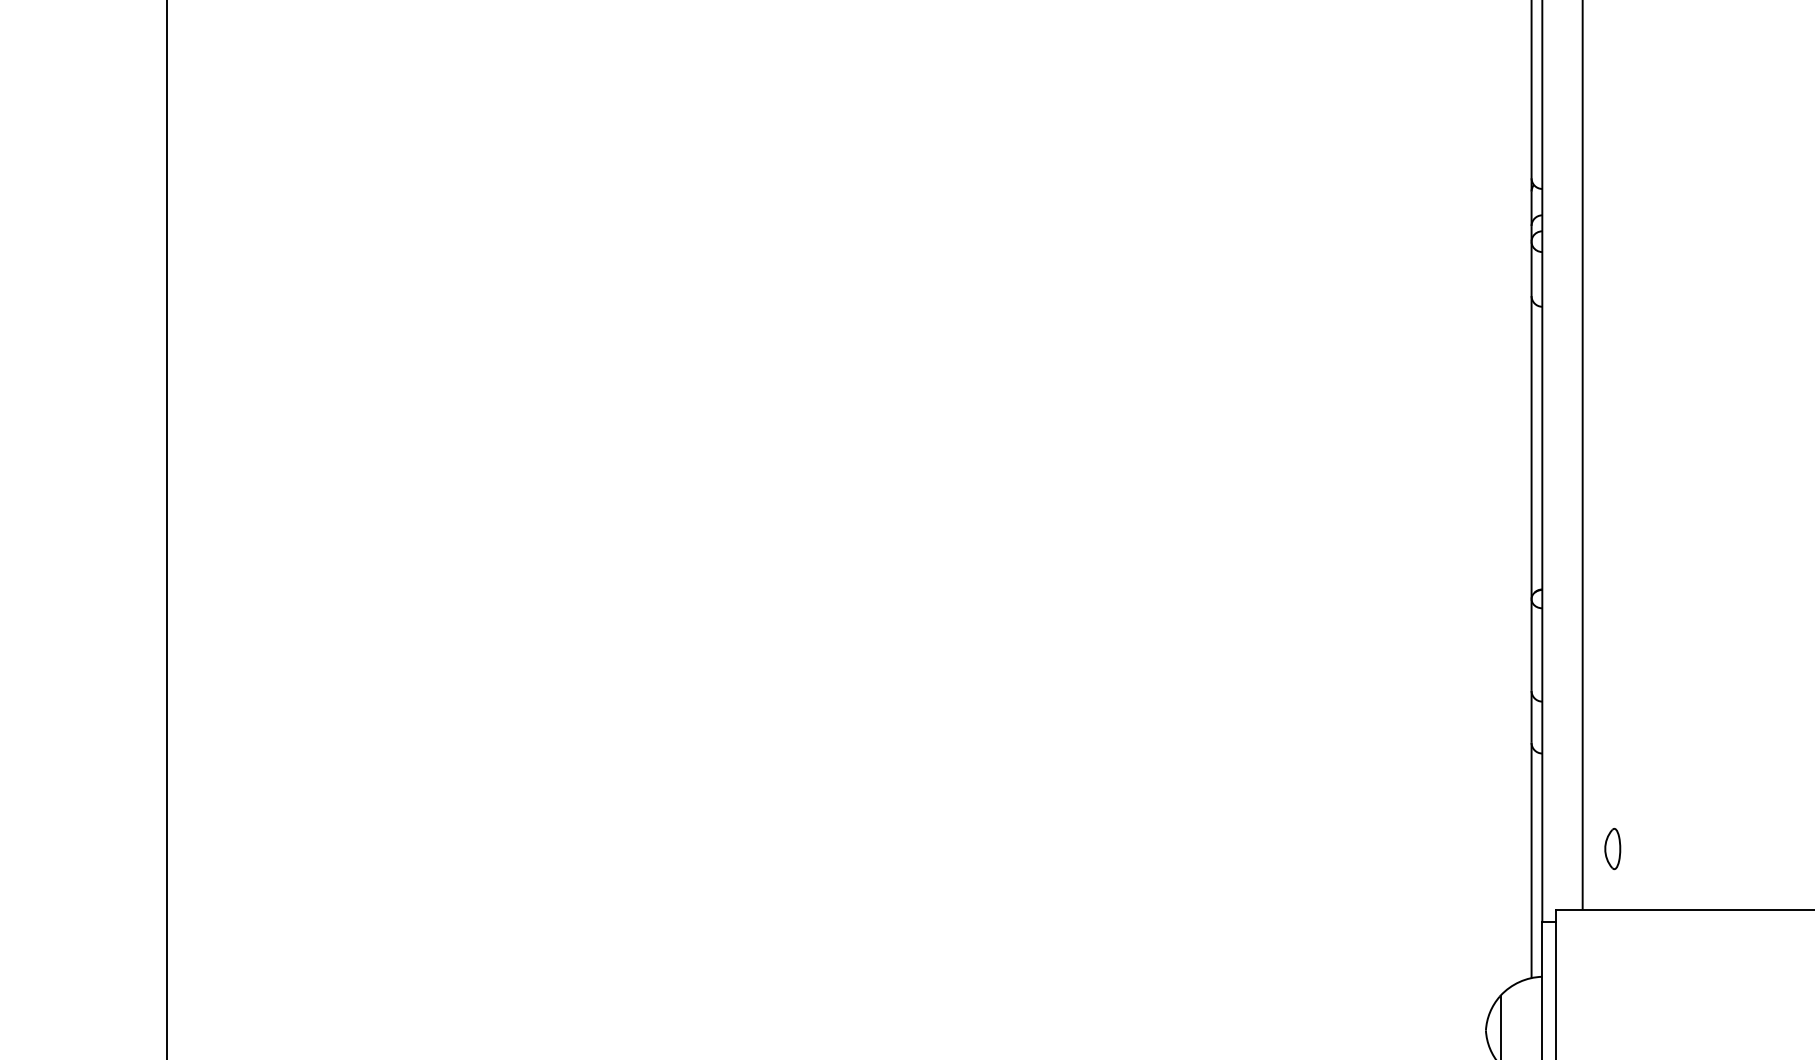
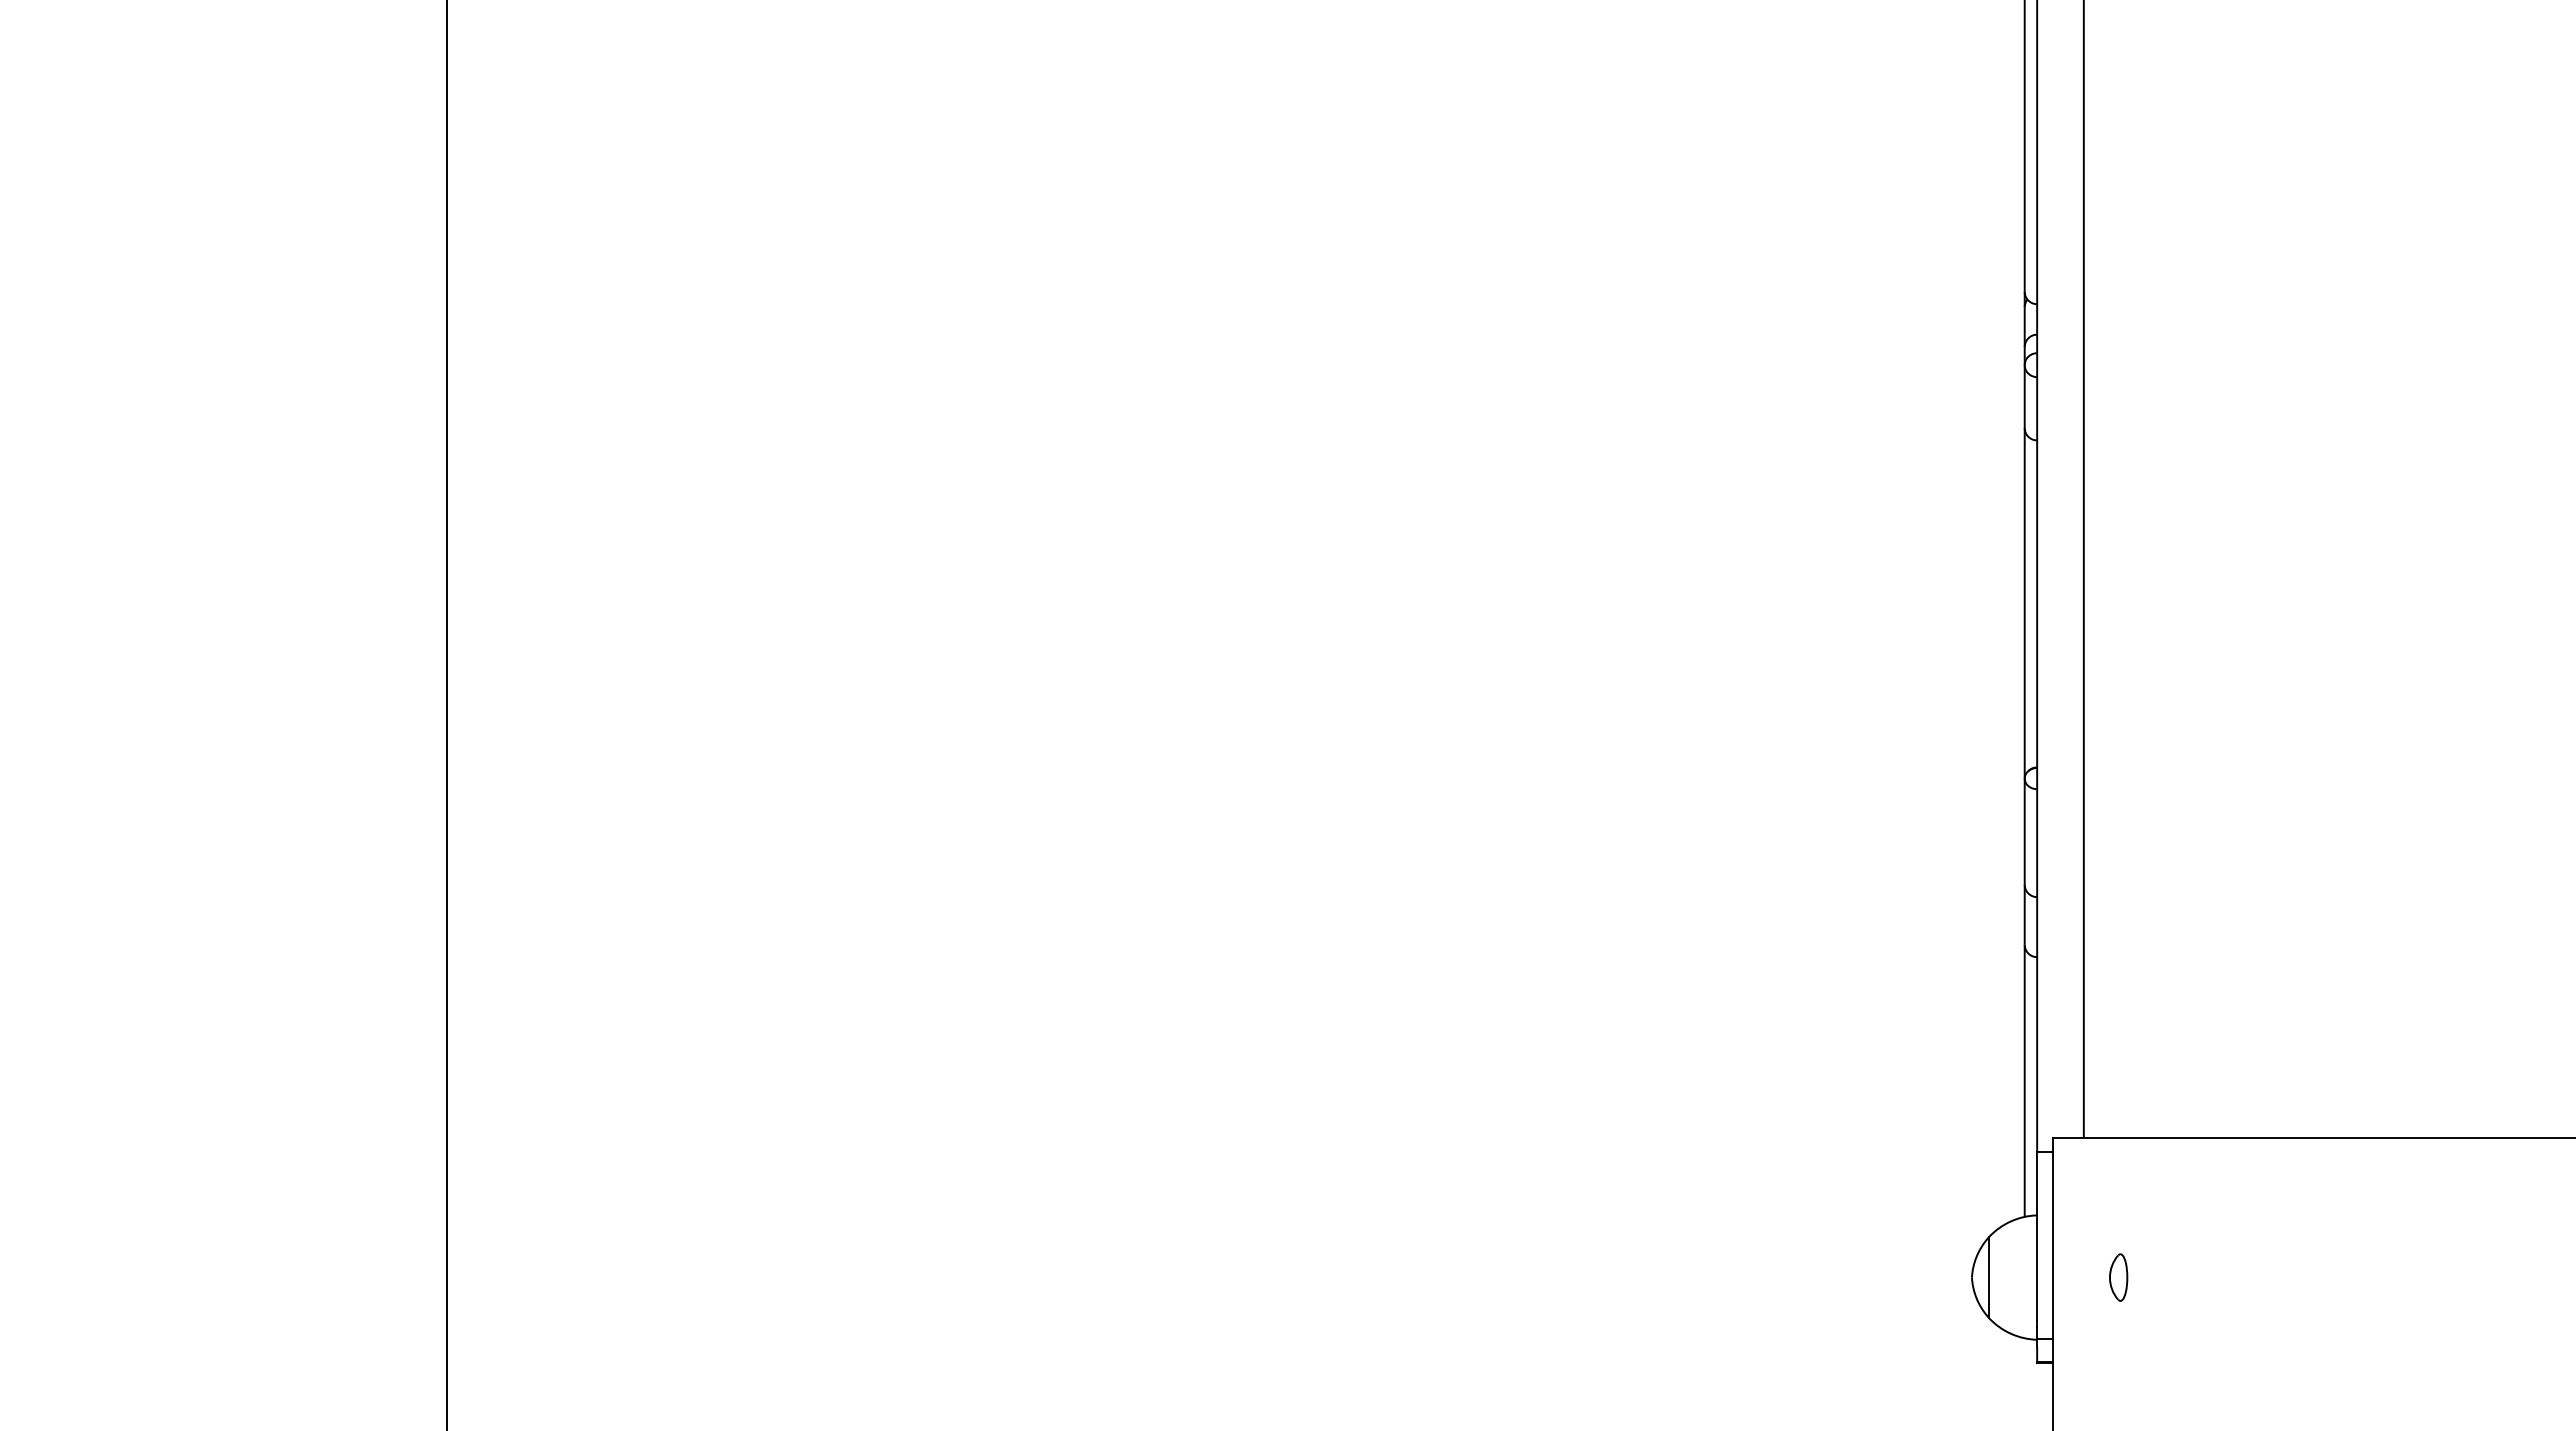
part: (1612, 848) -> (2118, 1277), moved

